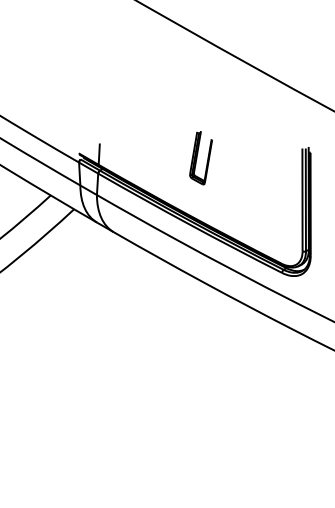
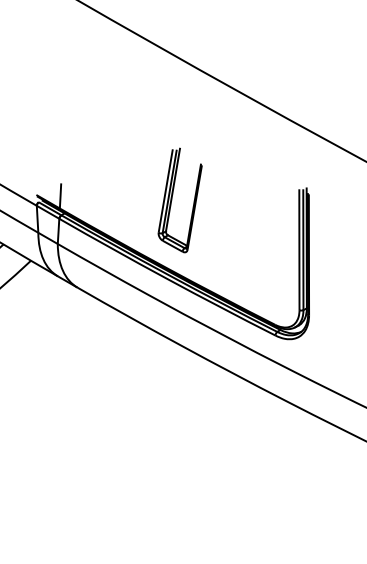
part: (200, 157) -> (179, 199), size x1.67

